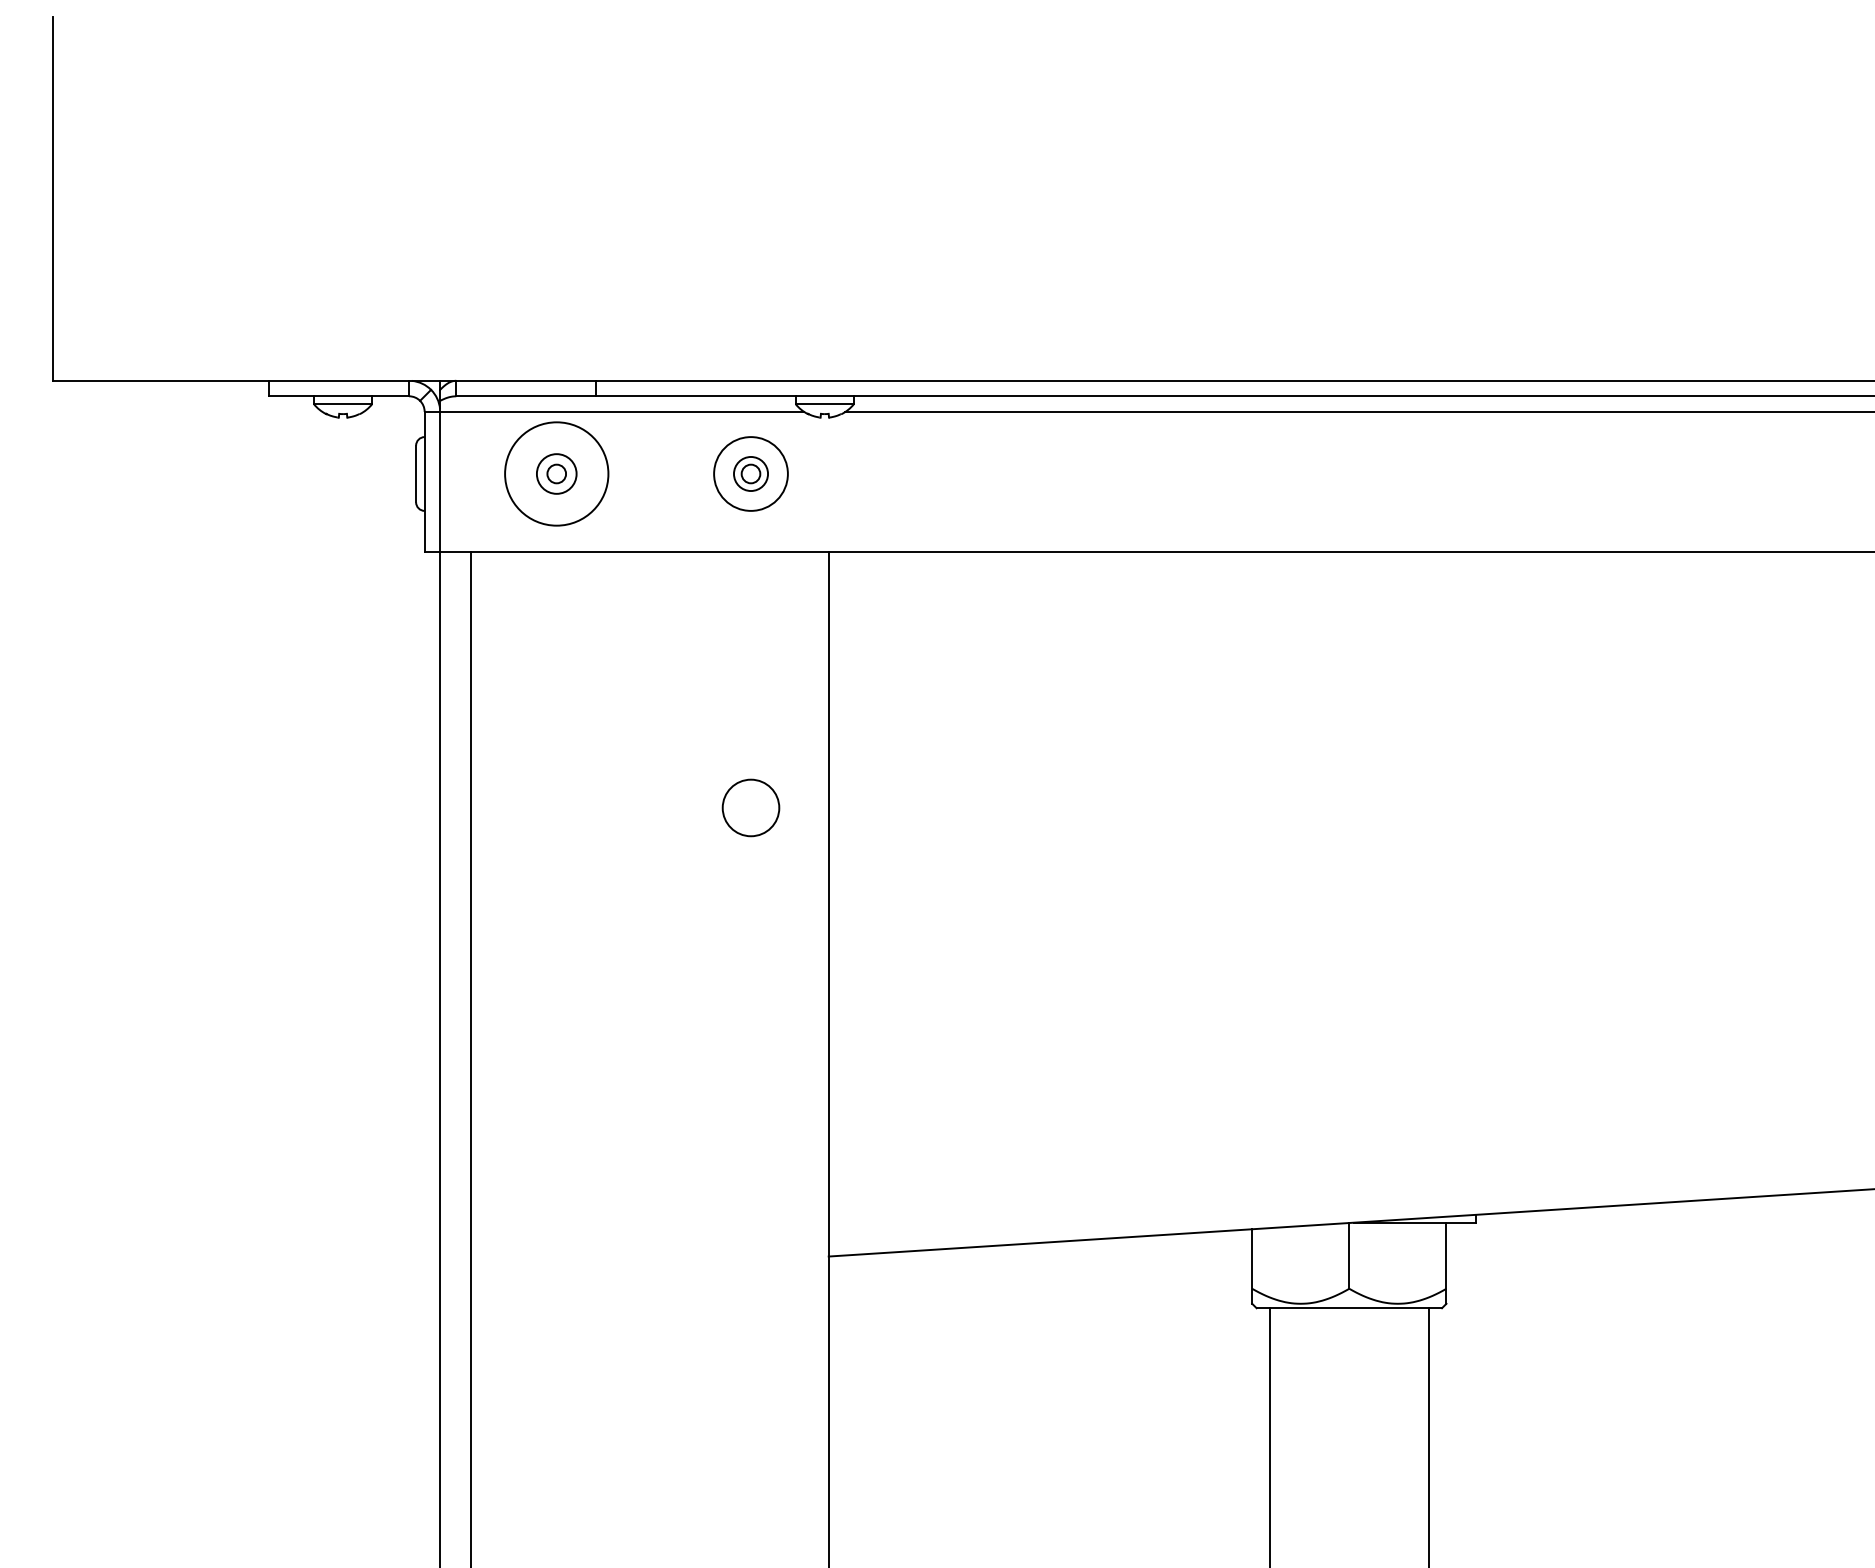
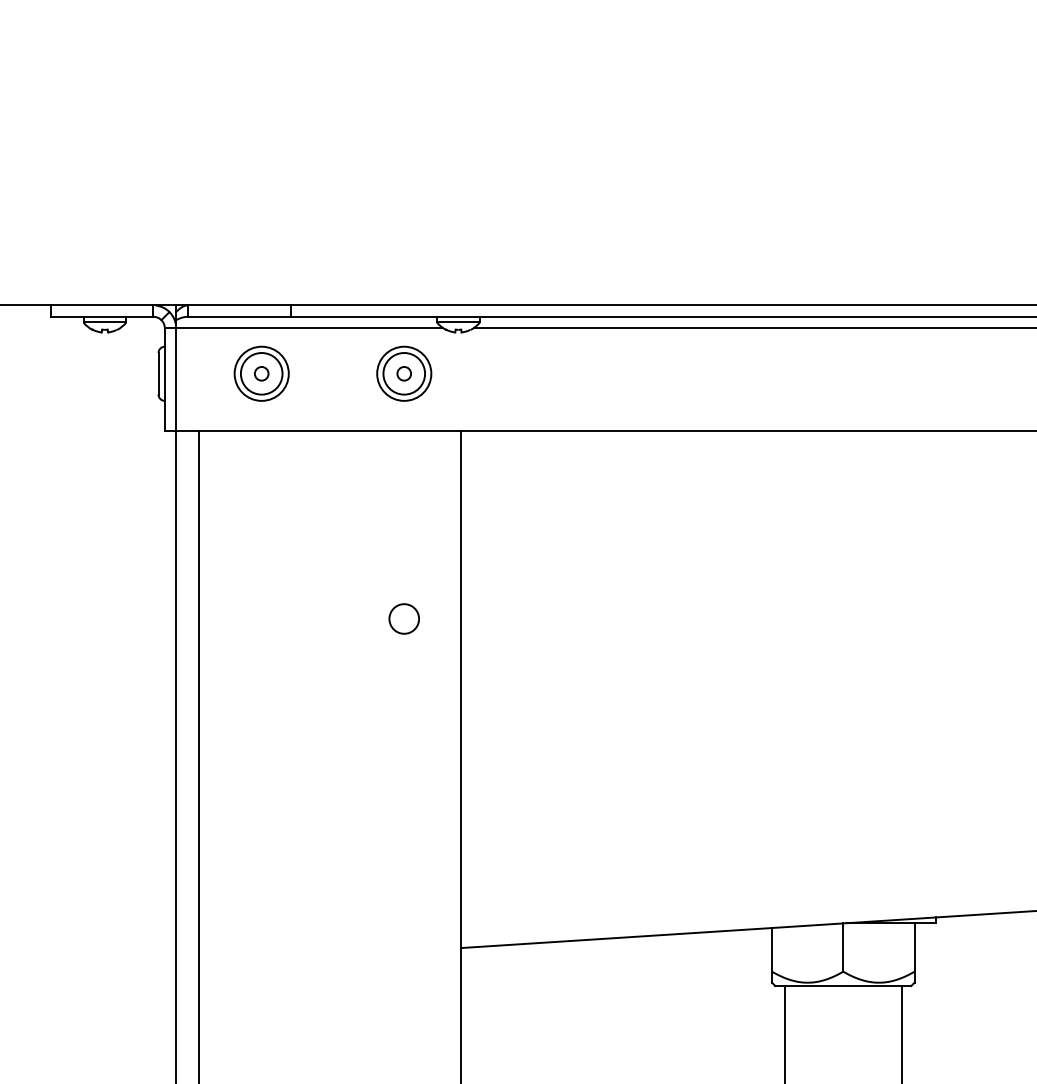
circle: (556, 473) -> (261, 373), size x0.71
circle: (556, 473) -> (261, 373), size x1.43
circle: (750, 473) -> (403, 373), size x1.67
circle: (750, 808) -> (403, 619), size x0.71

